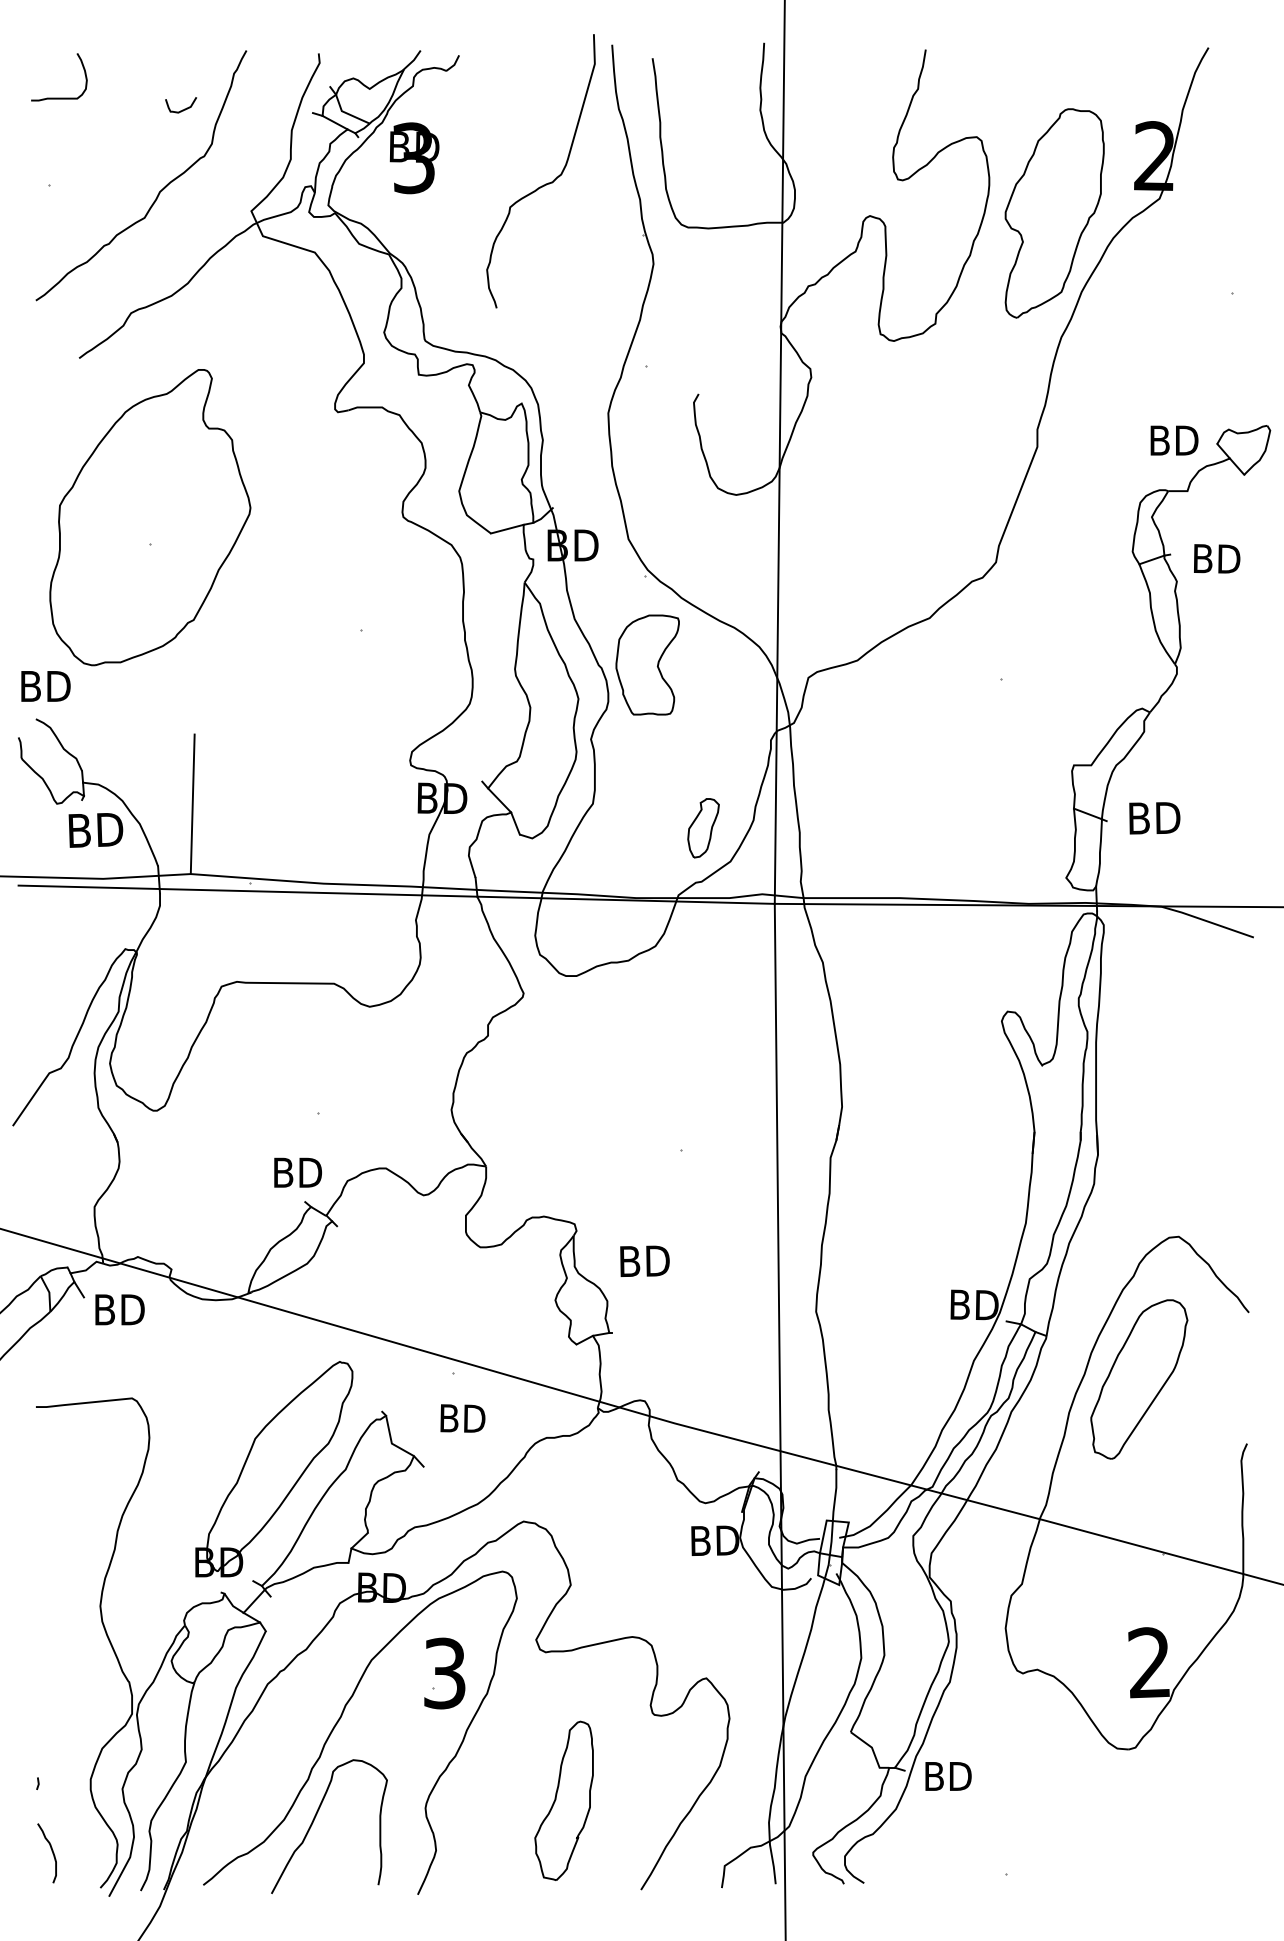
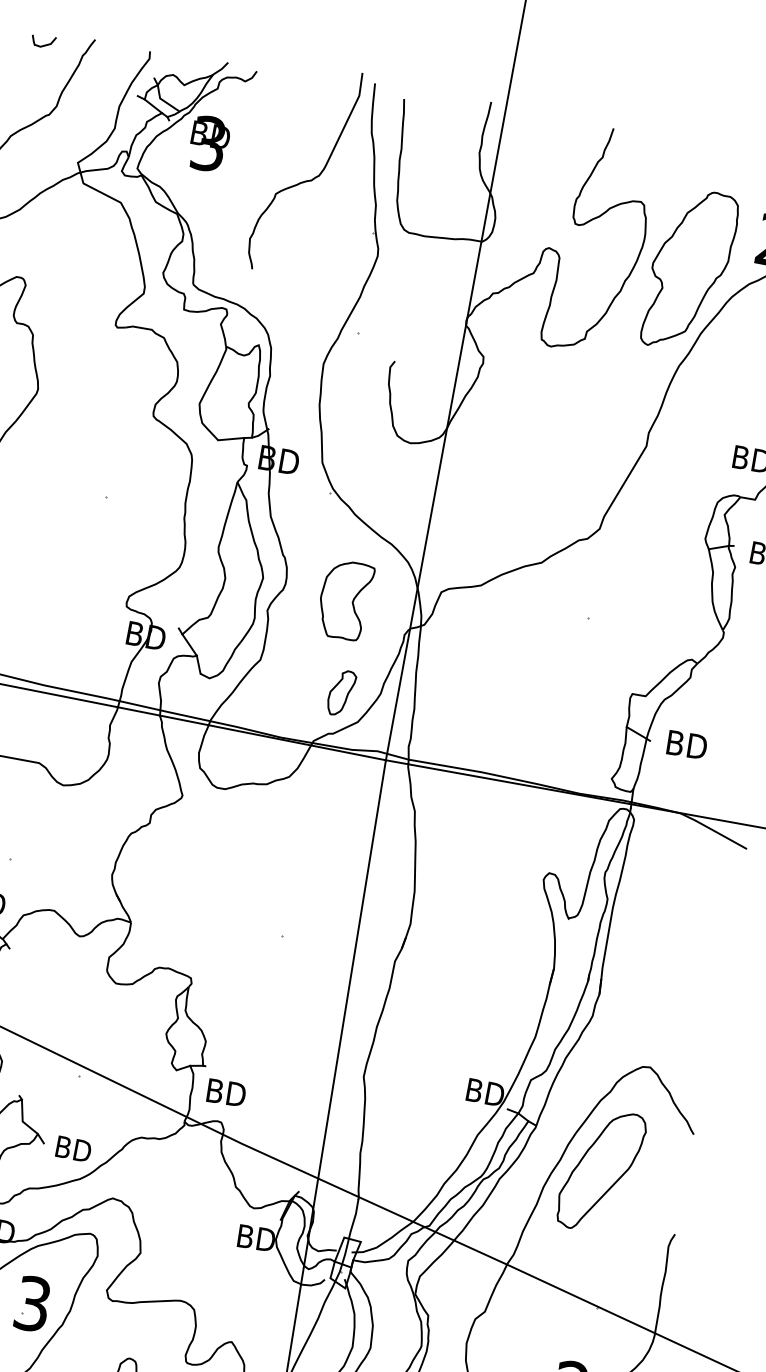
curve: (182, 109) -> (44, 44), moved
part: (647, 664) -> (345, 599), moved
text: (644, 1260) -> (226, 1092), moved
text: (462, 1418) -> (73, 1149), moved

